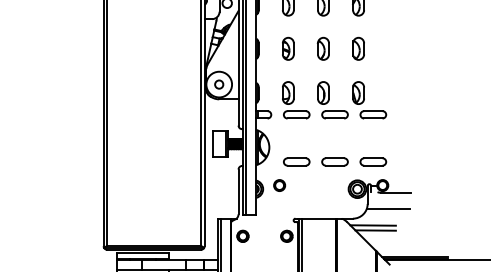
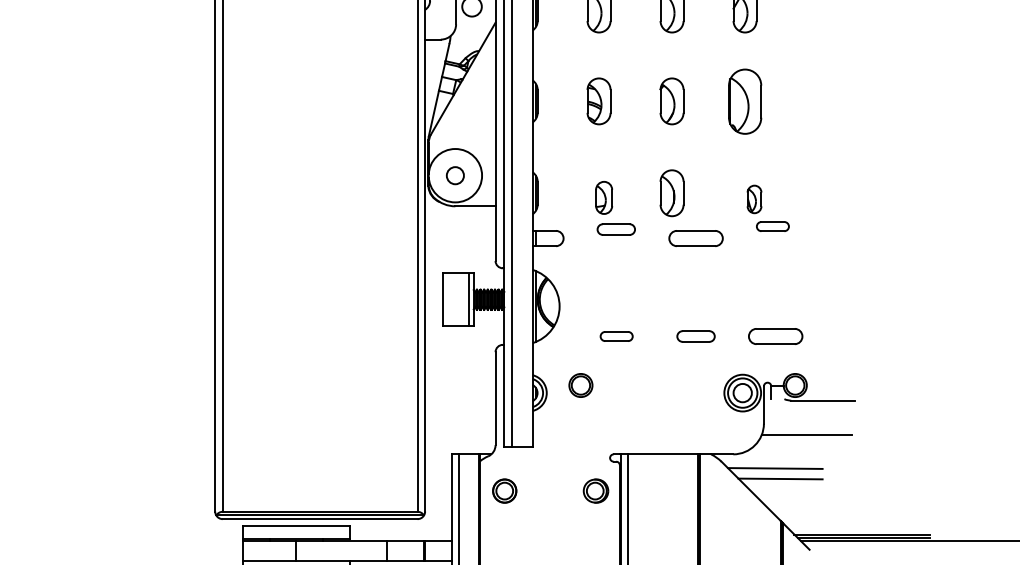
part: (358, 48) -> (744, 100), size x1.4
part: (296, 100) -> (615, 208), size x0.7
part: (369, 100) -> (767, 208), size x0.6
part: (296, 161) -> (615, 335), size x0.6
part: (334, 161) -> (694, 335), size x0.7

